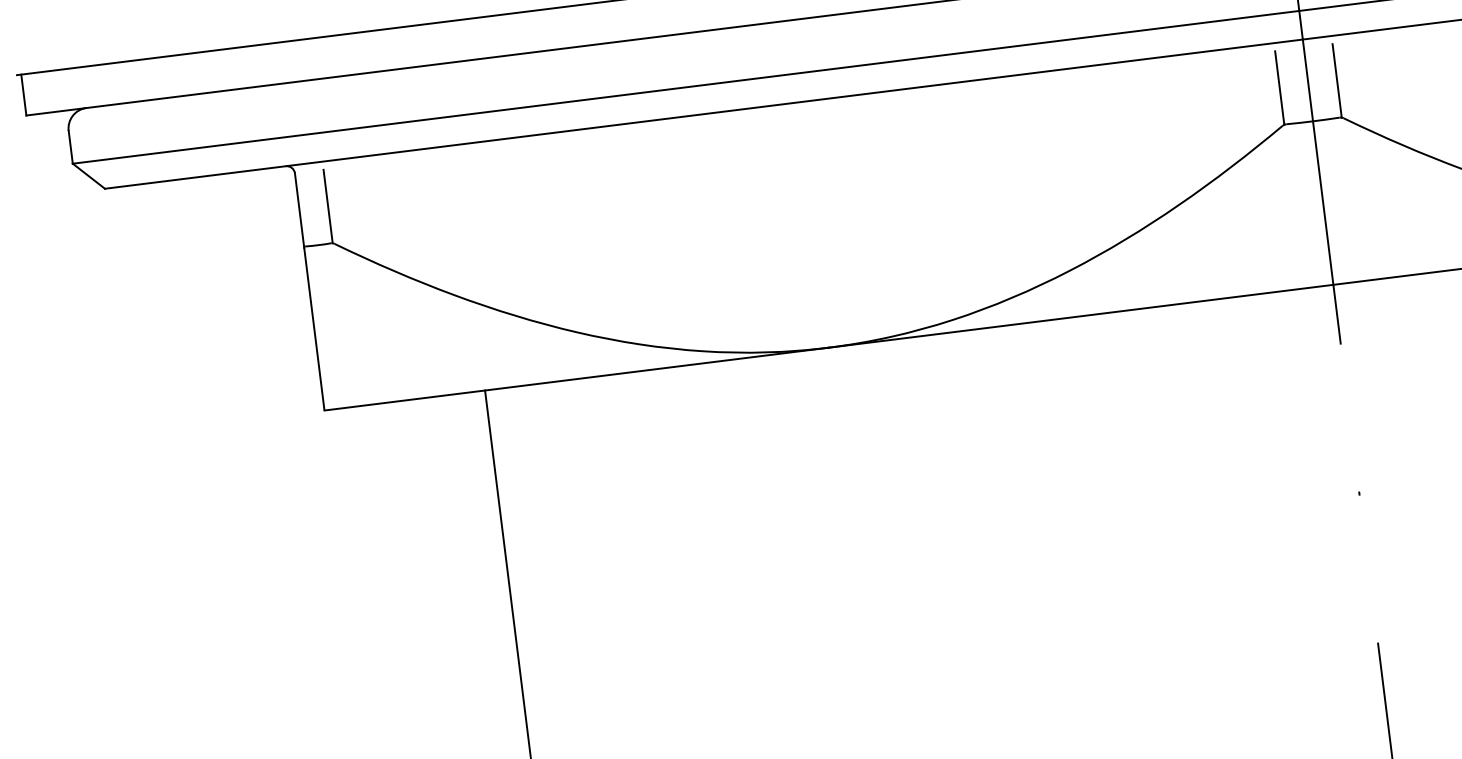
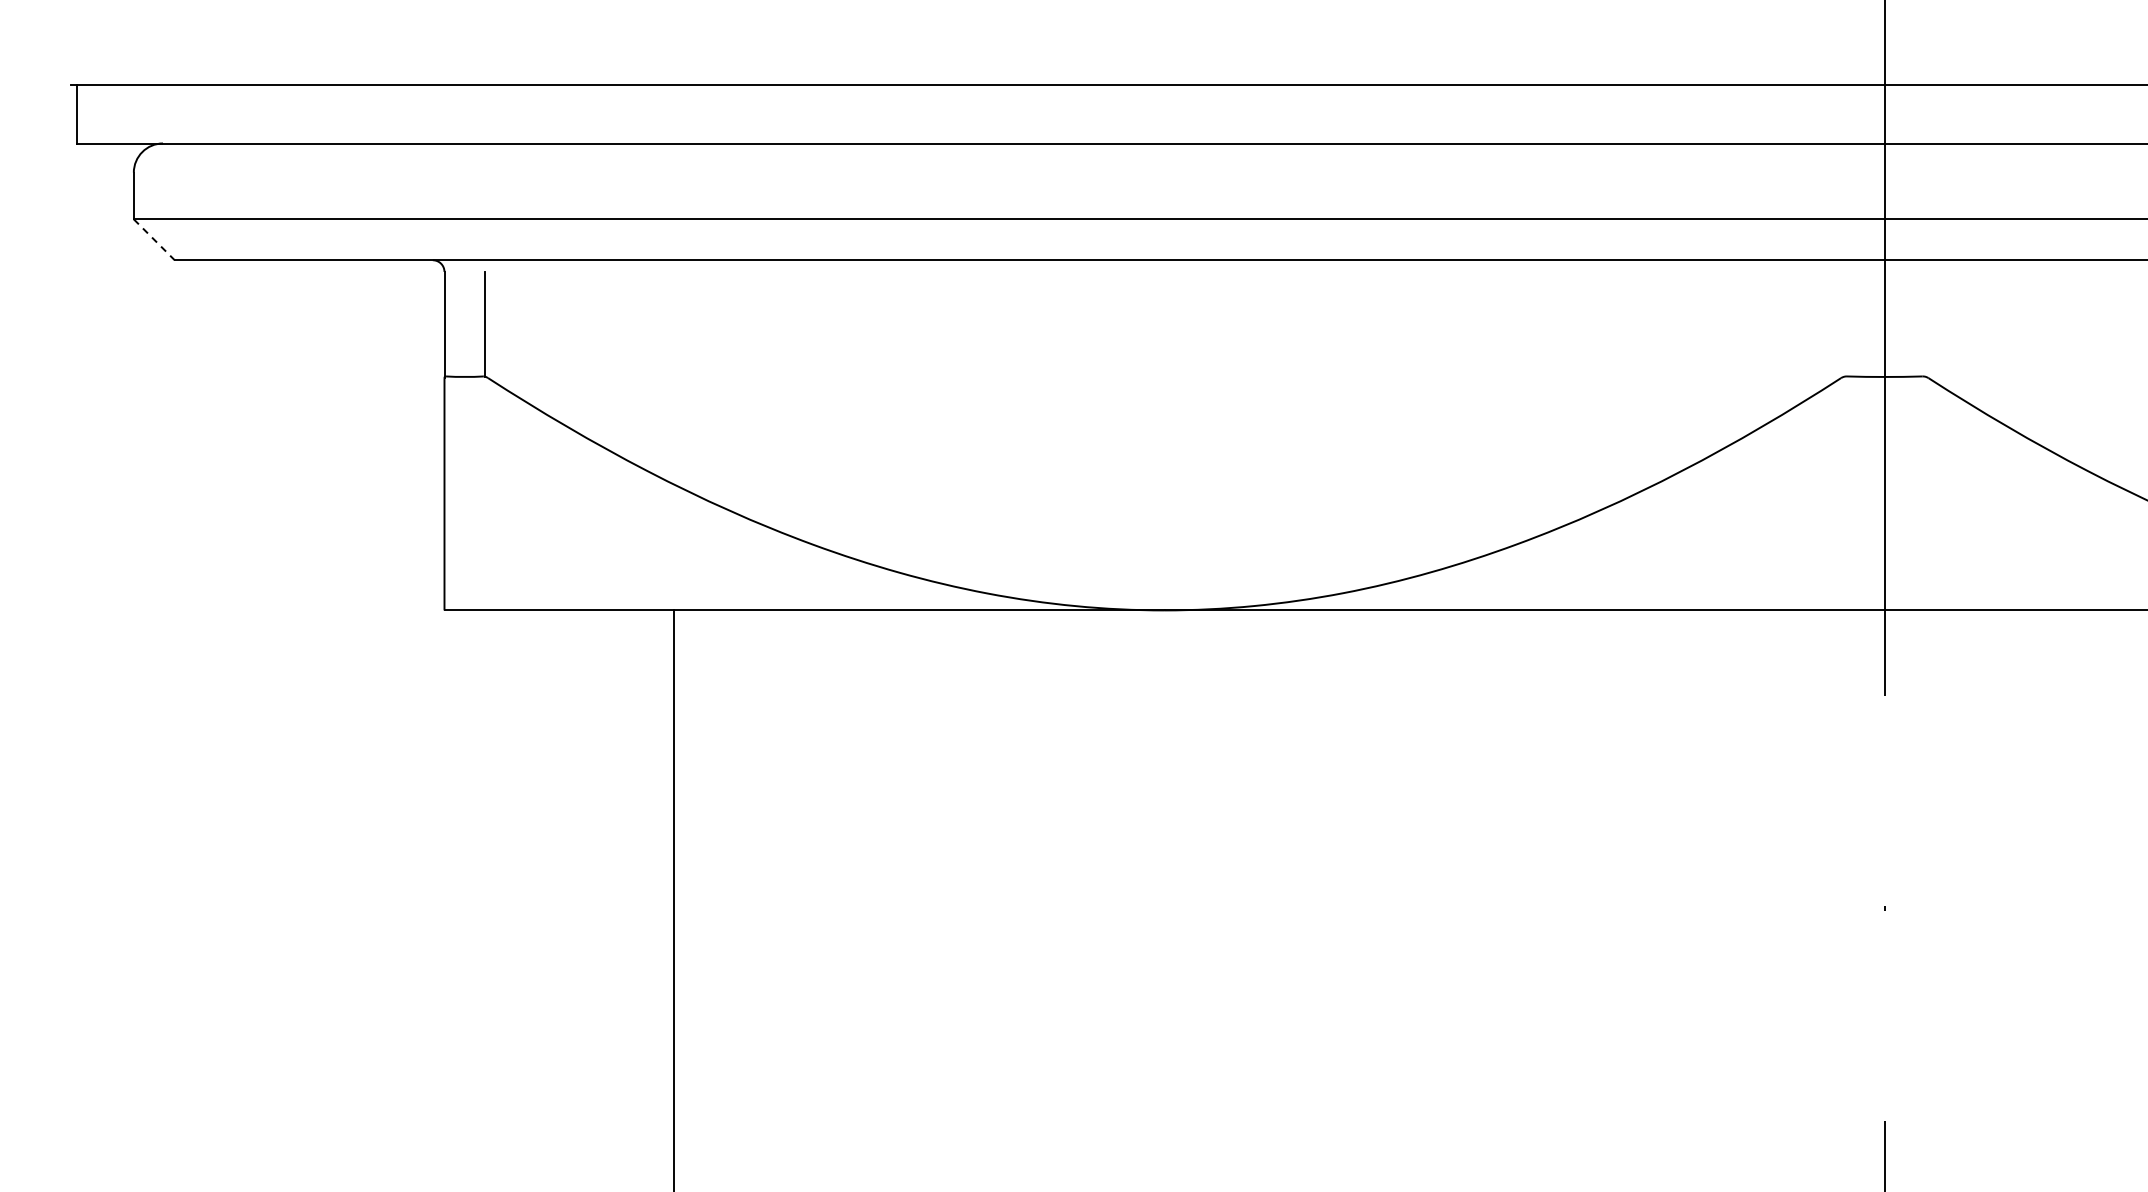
line: (1336, 80) -> (1925, 323), removed
line: (1279, 87) -> (1843, 323), removed
line: (88, 175) -> (154, 239), solid -> dashed

